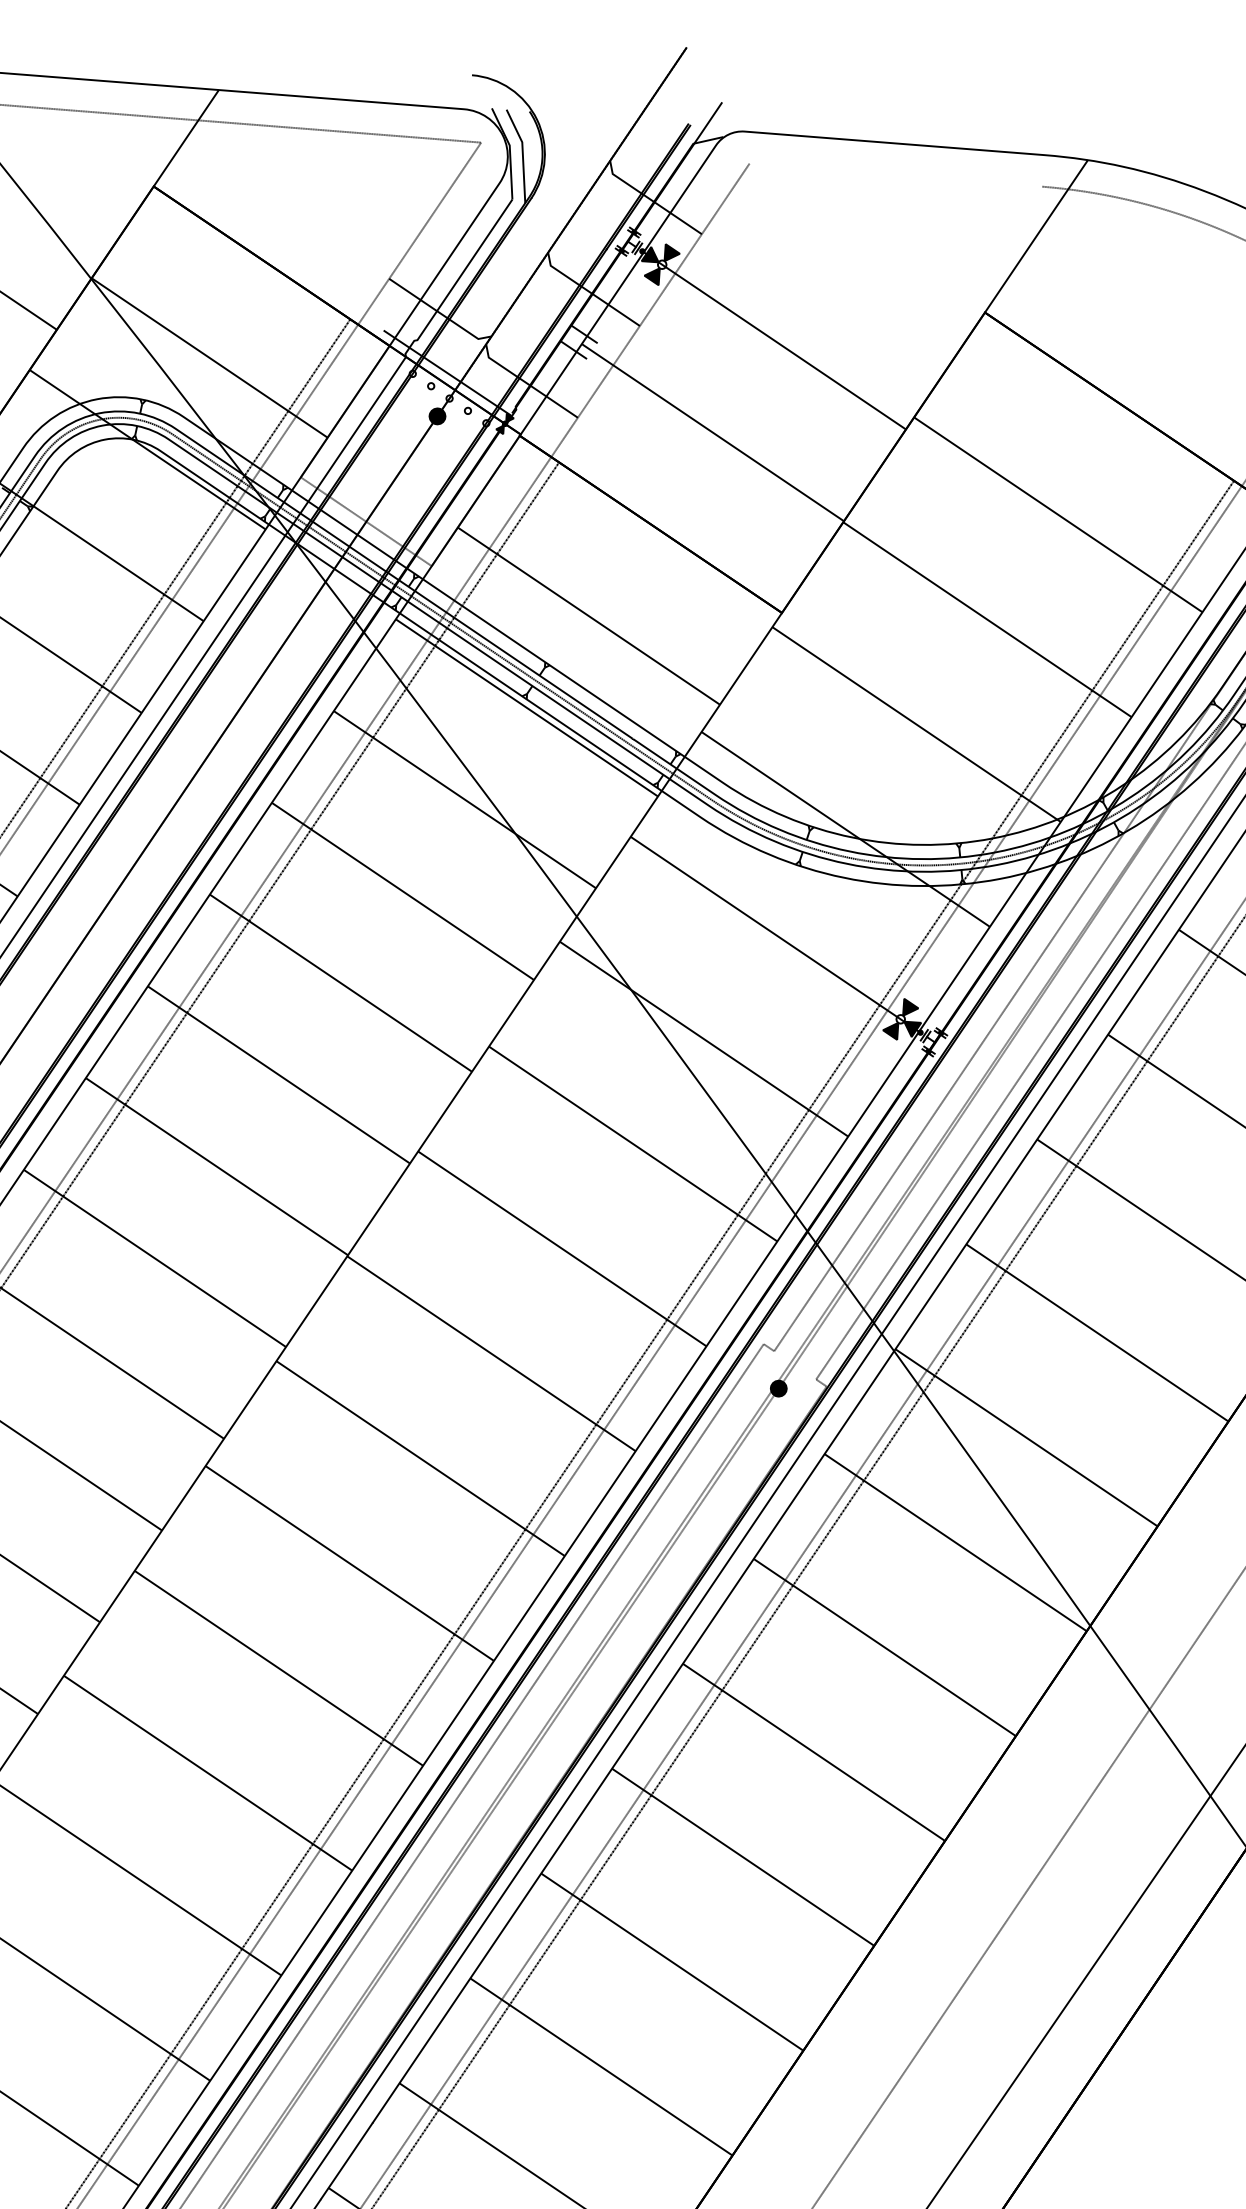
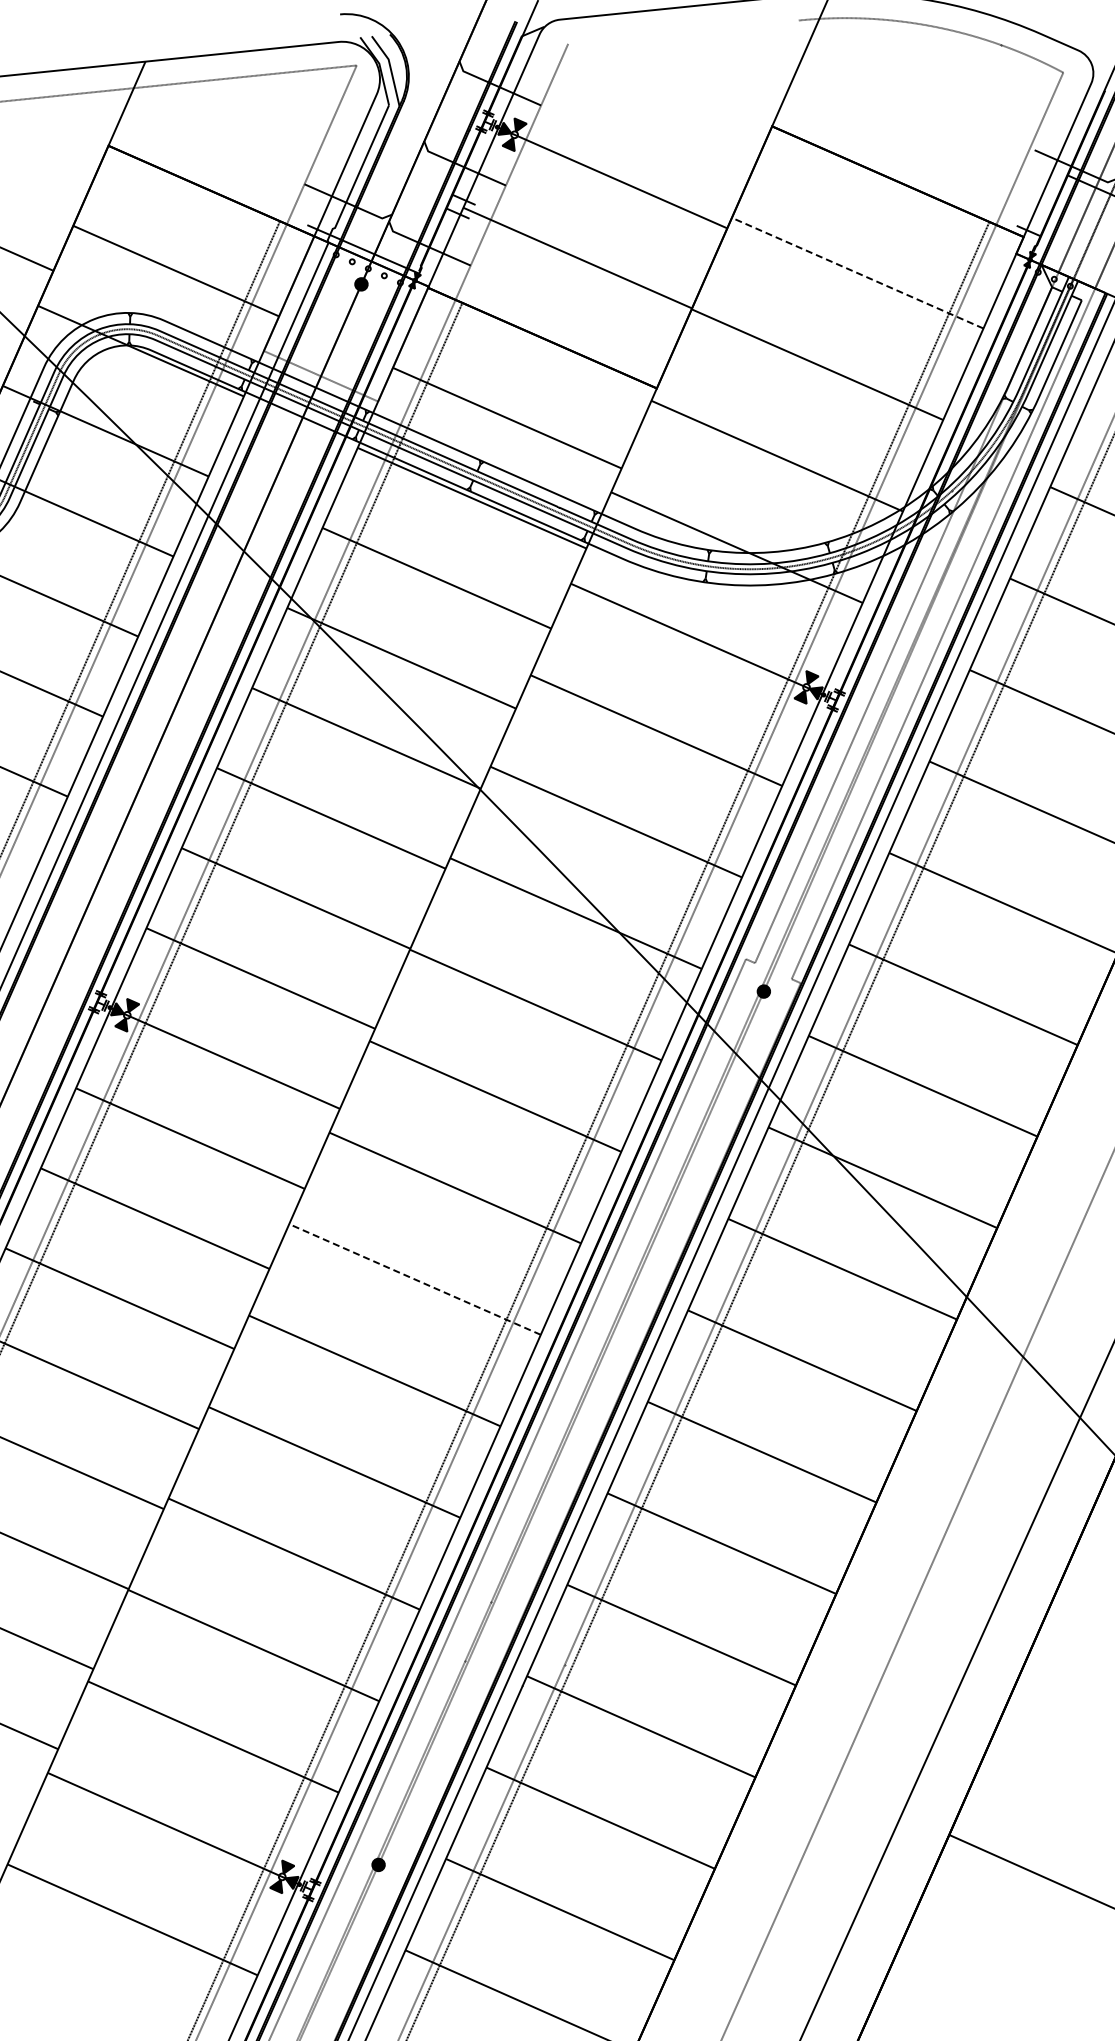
line: (1057, 515) -> (857, 273), solid -> dashed
line: (278, 1668) -> (414, 1279), solid -> dashed

